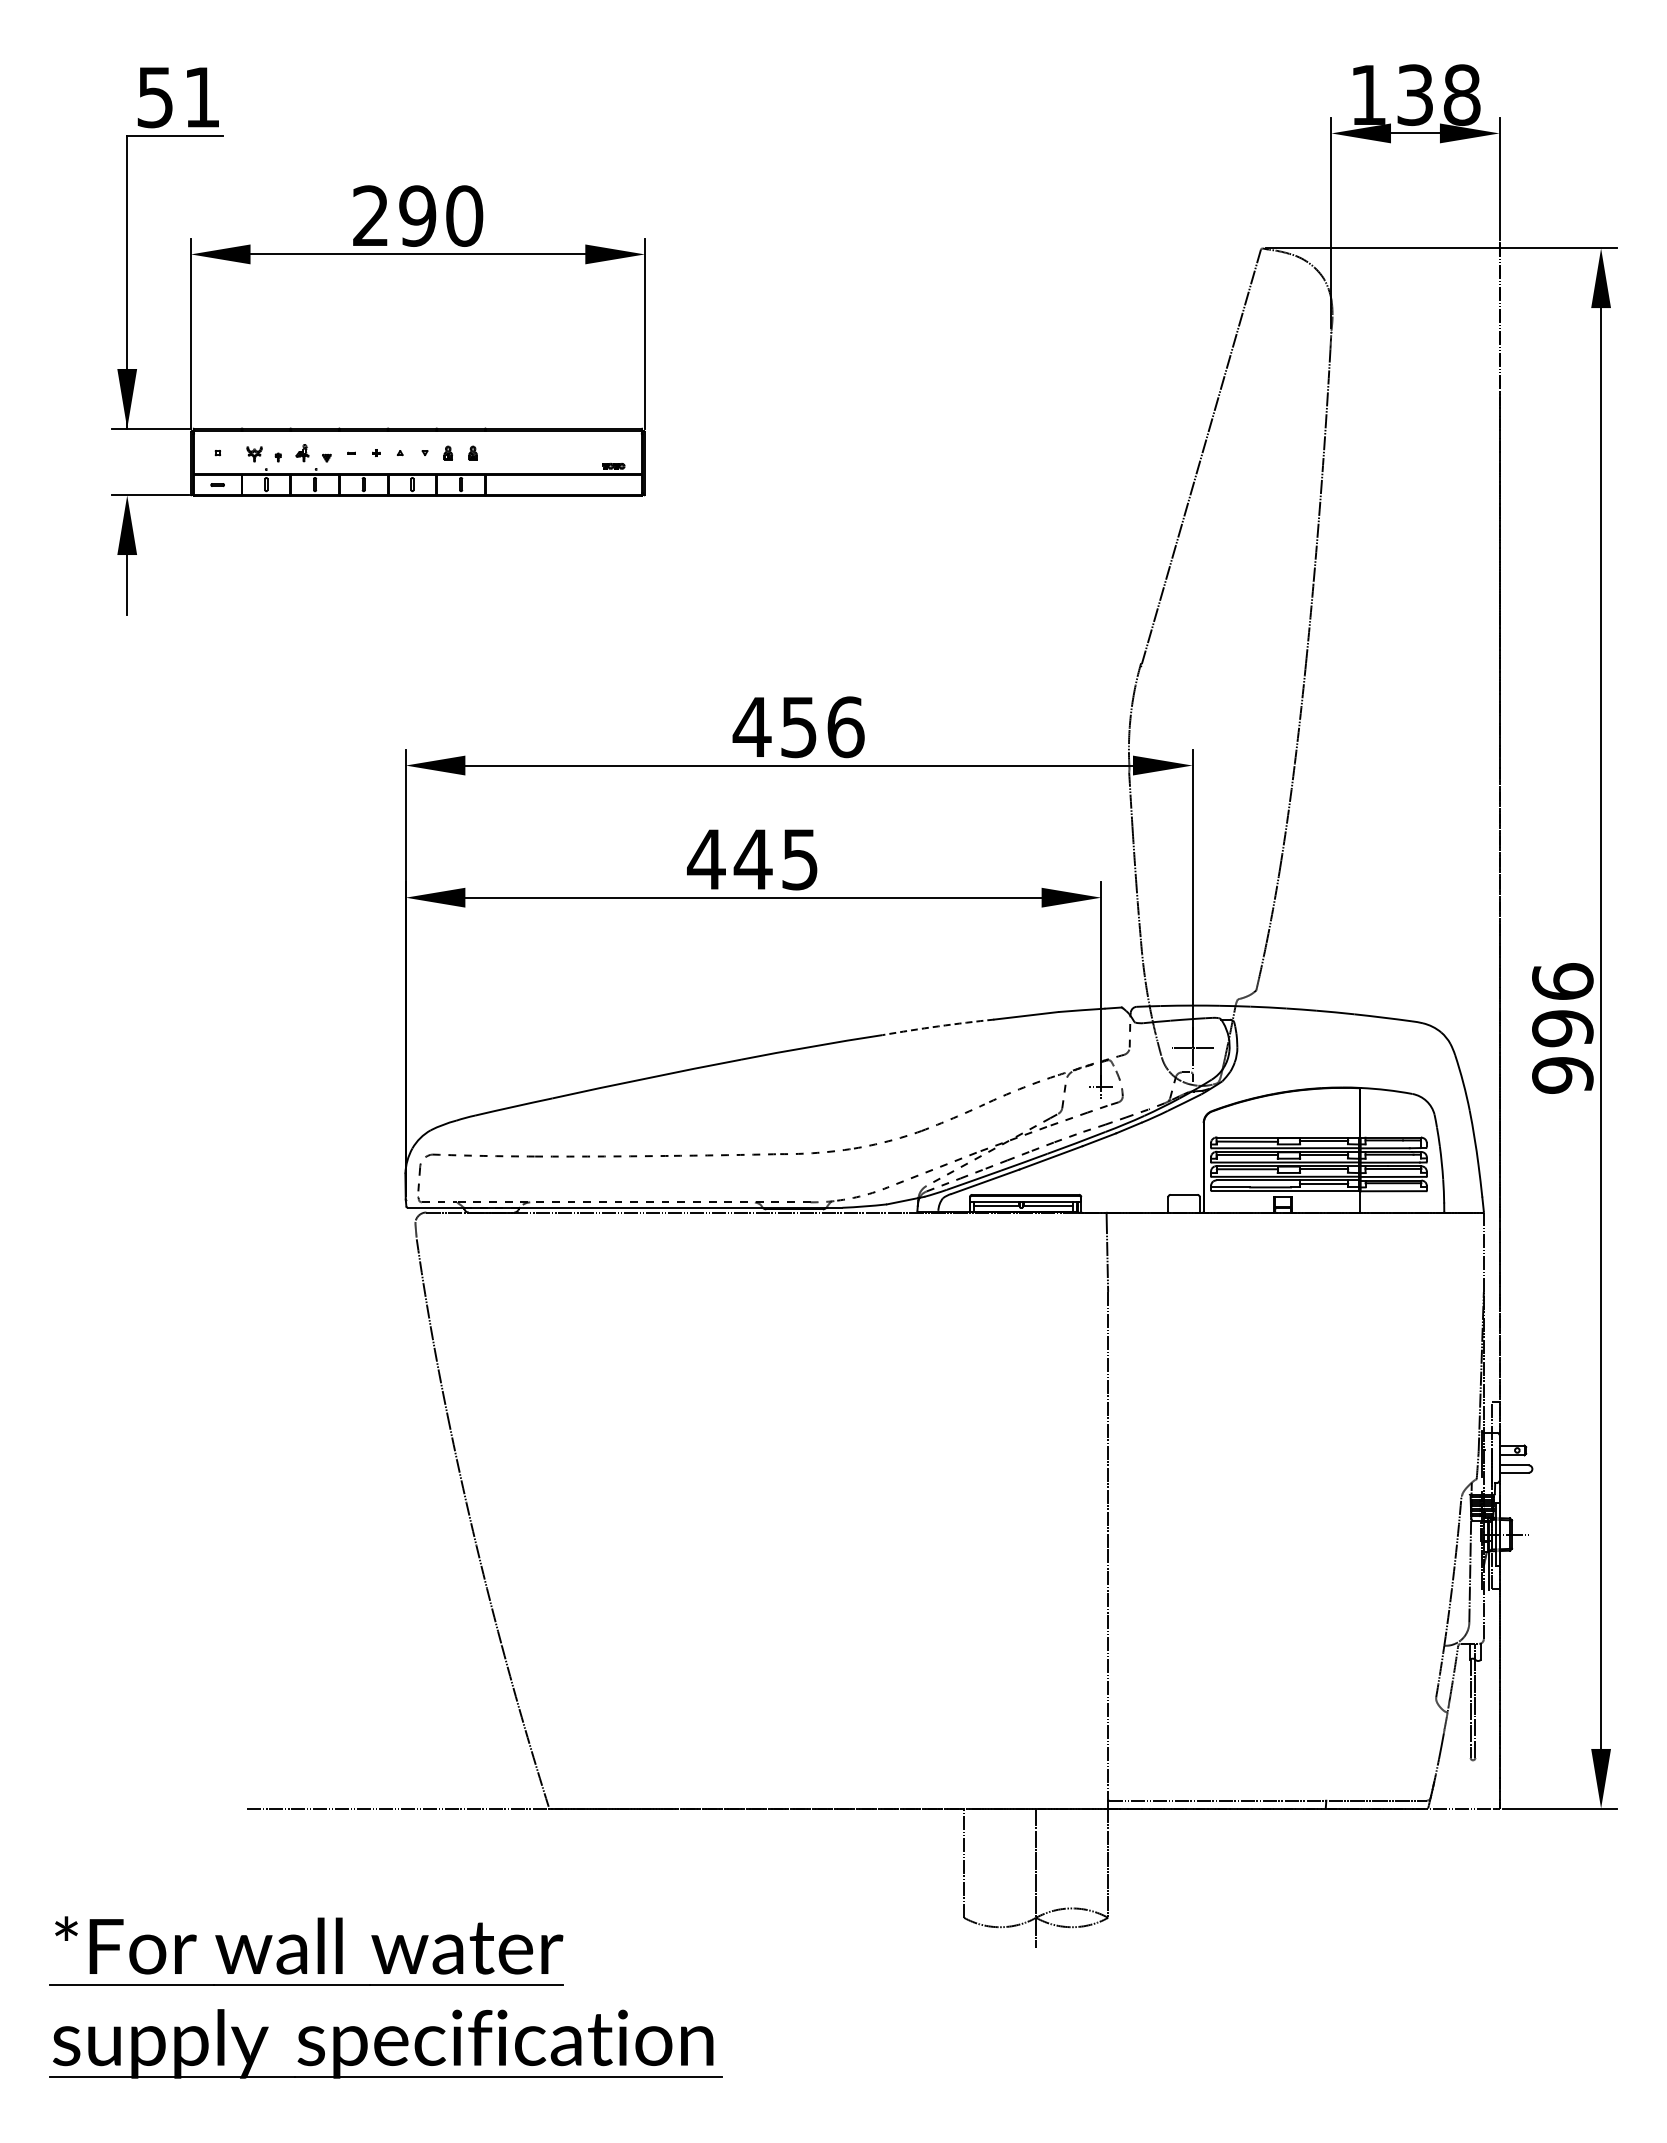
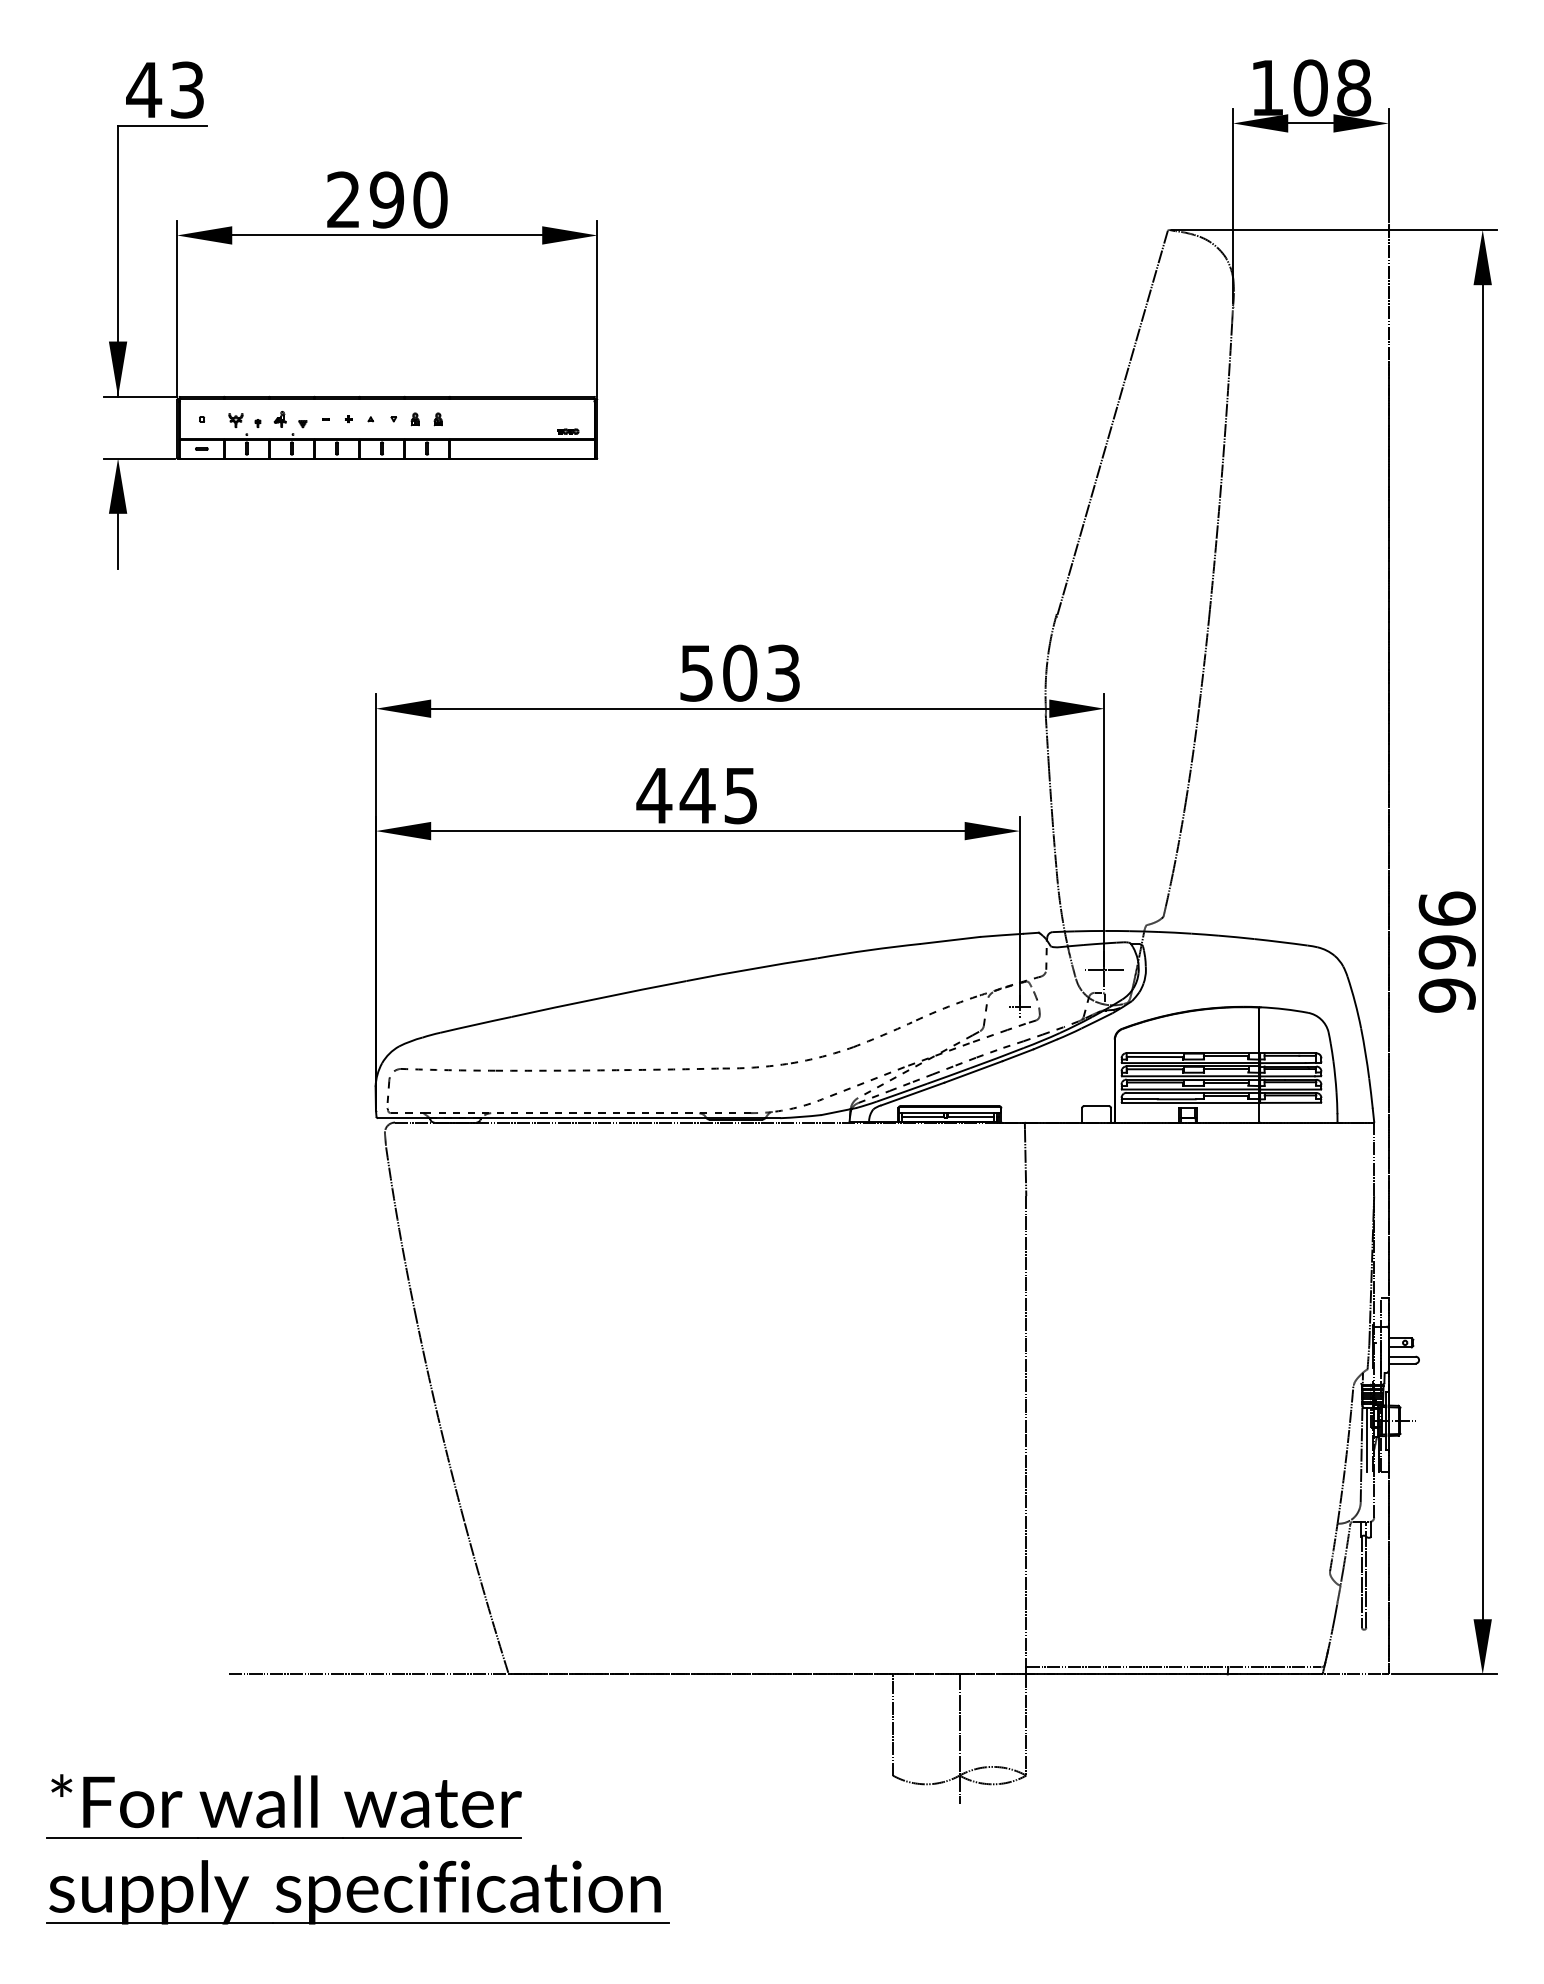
text: (1415, 95) -> (1310, 88), 138 -> 108
text: (177, 97) -> (164, 90), 51 -> 43
text: (798, 727) -> (739, 673), 456 -> 503
arc: (938, 1026) -> (869, 950), dashed -> solid
line: (1475, 1554) -> (1366, 1439), added

